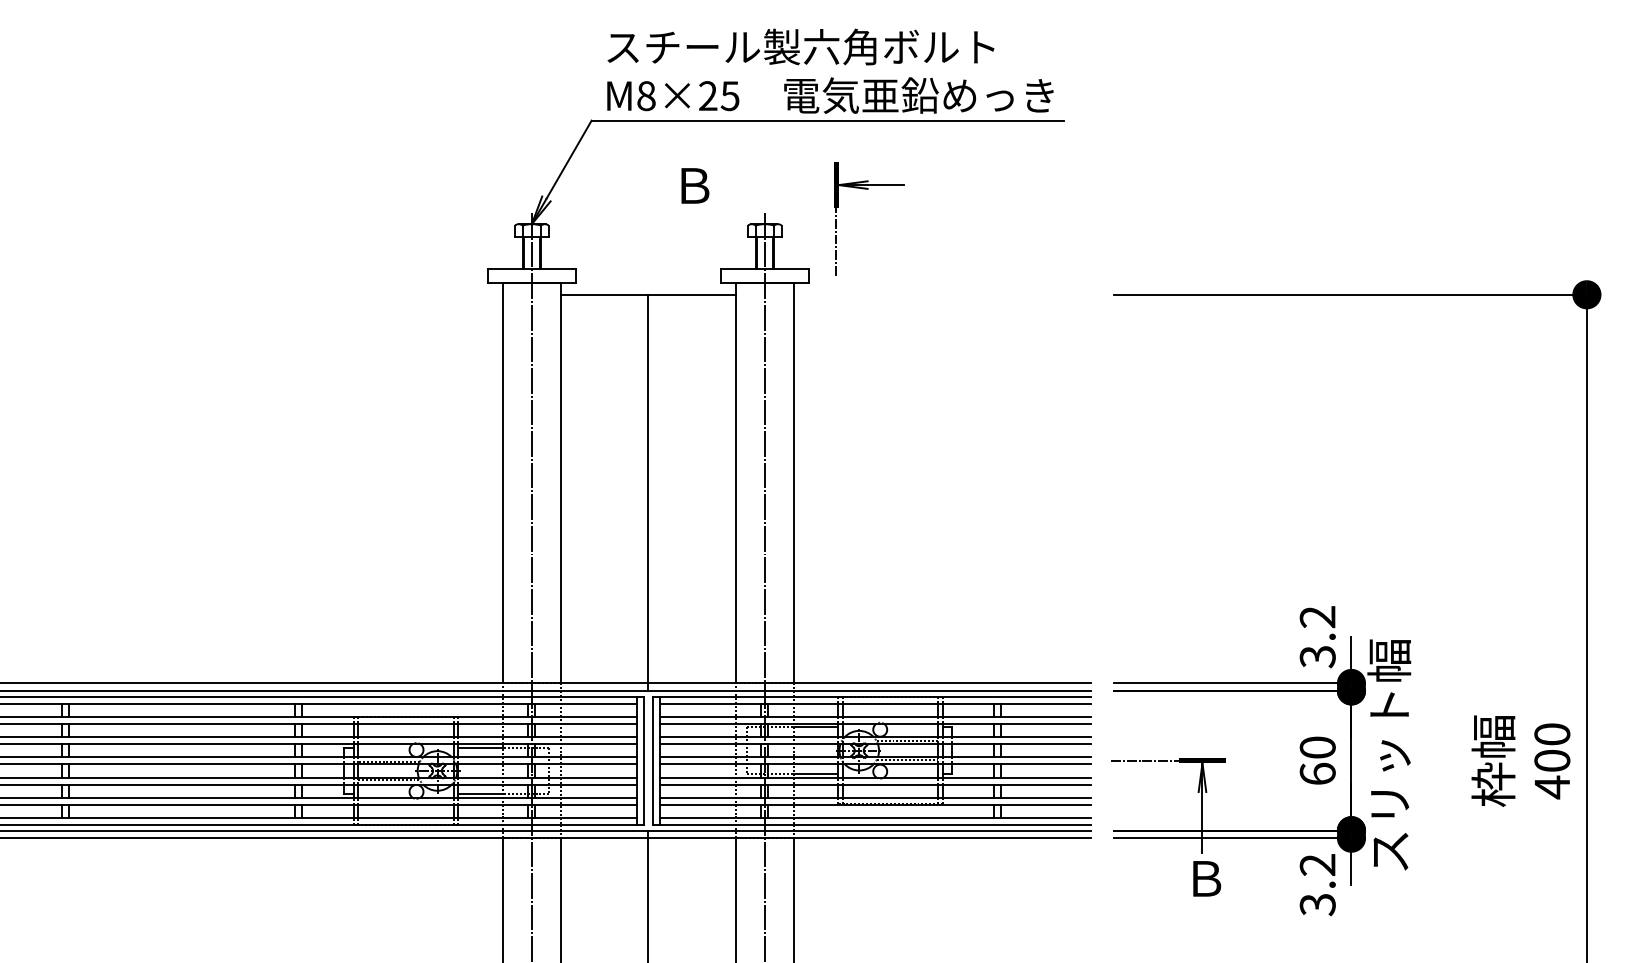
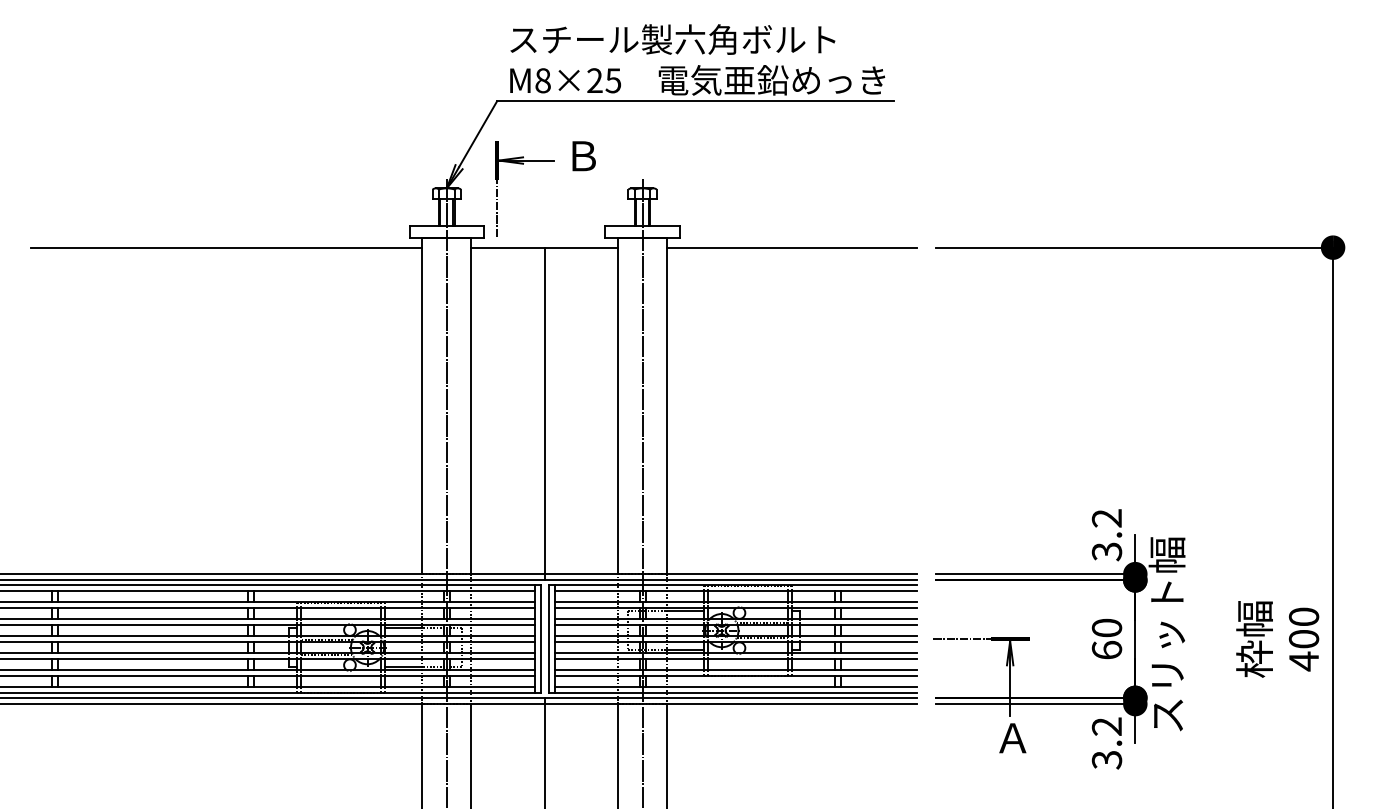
part: (868, 189) -> (523, 164), moved
line: (269, 294) -> (226, 247), added
line: (942, 294) -> (791, 247), added
text: (1205, 878) -> (1012, 737), Ｂ -> Ａ

